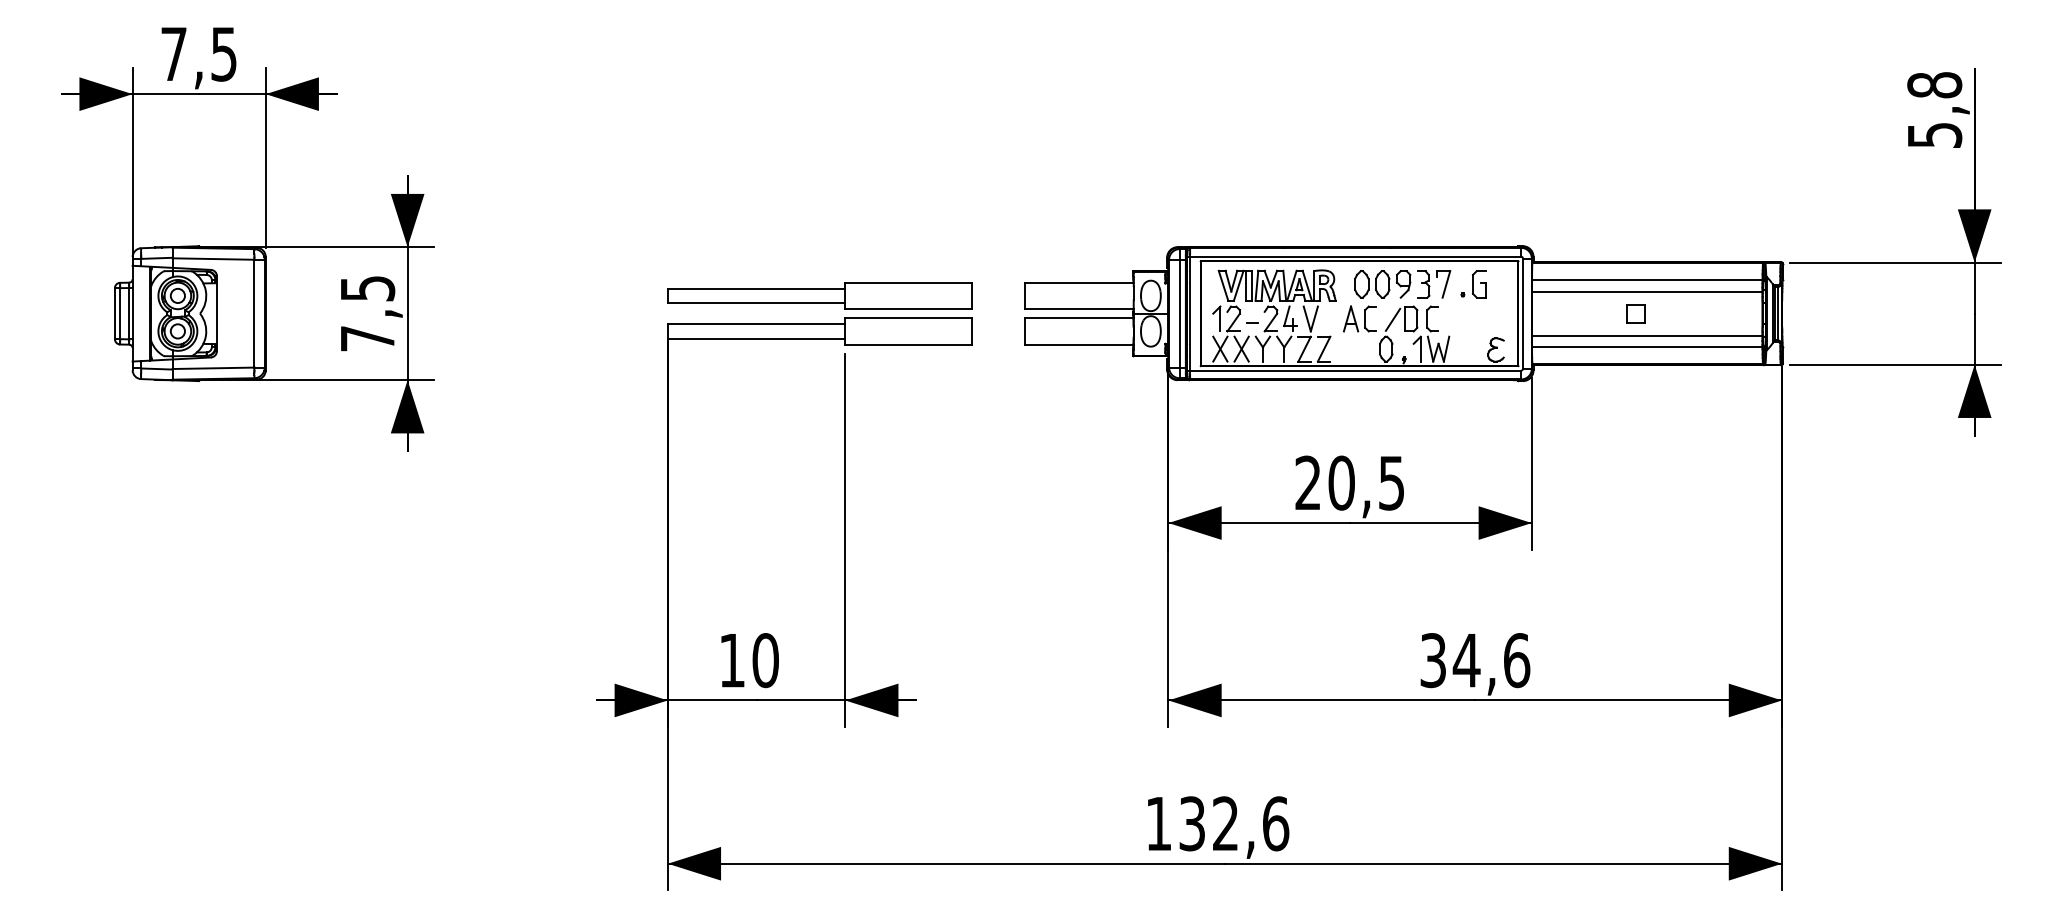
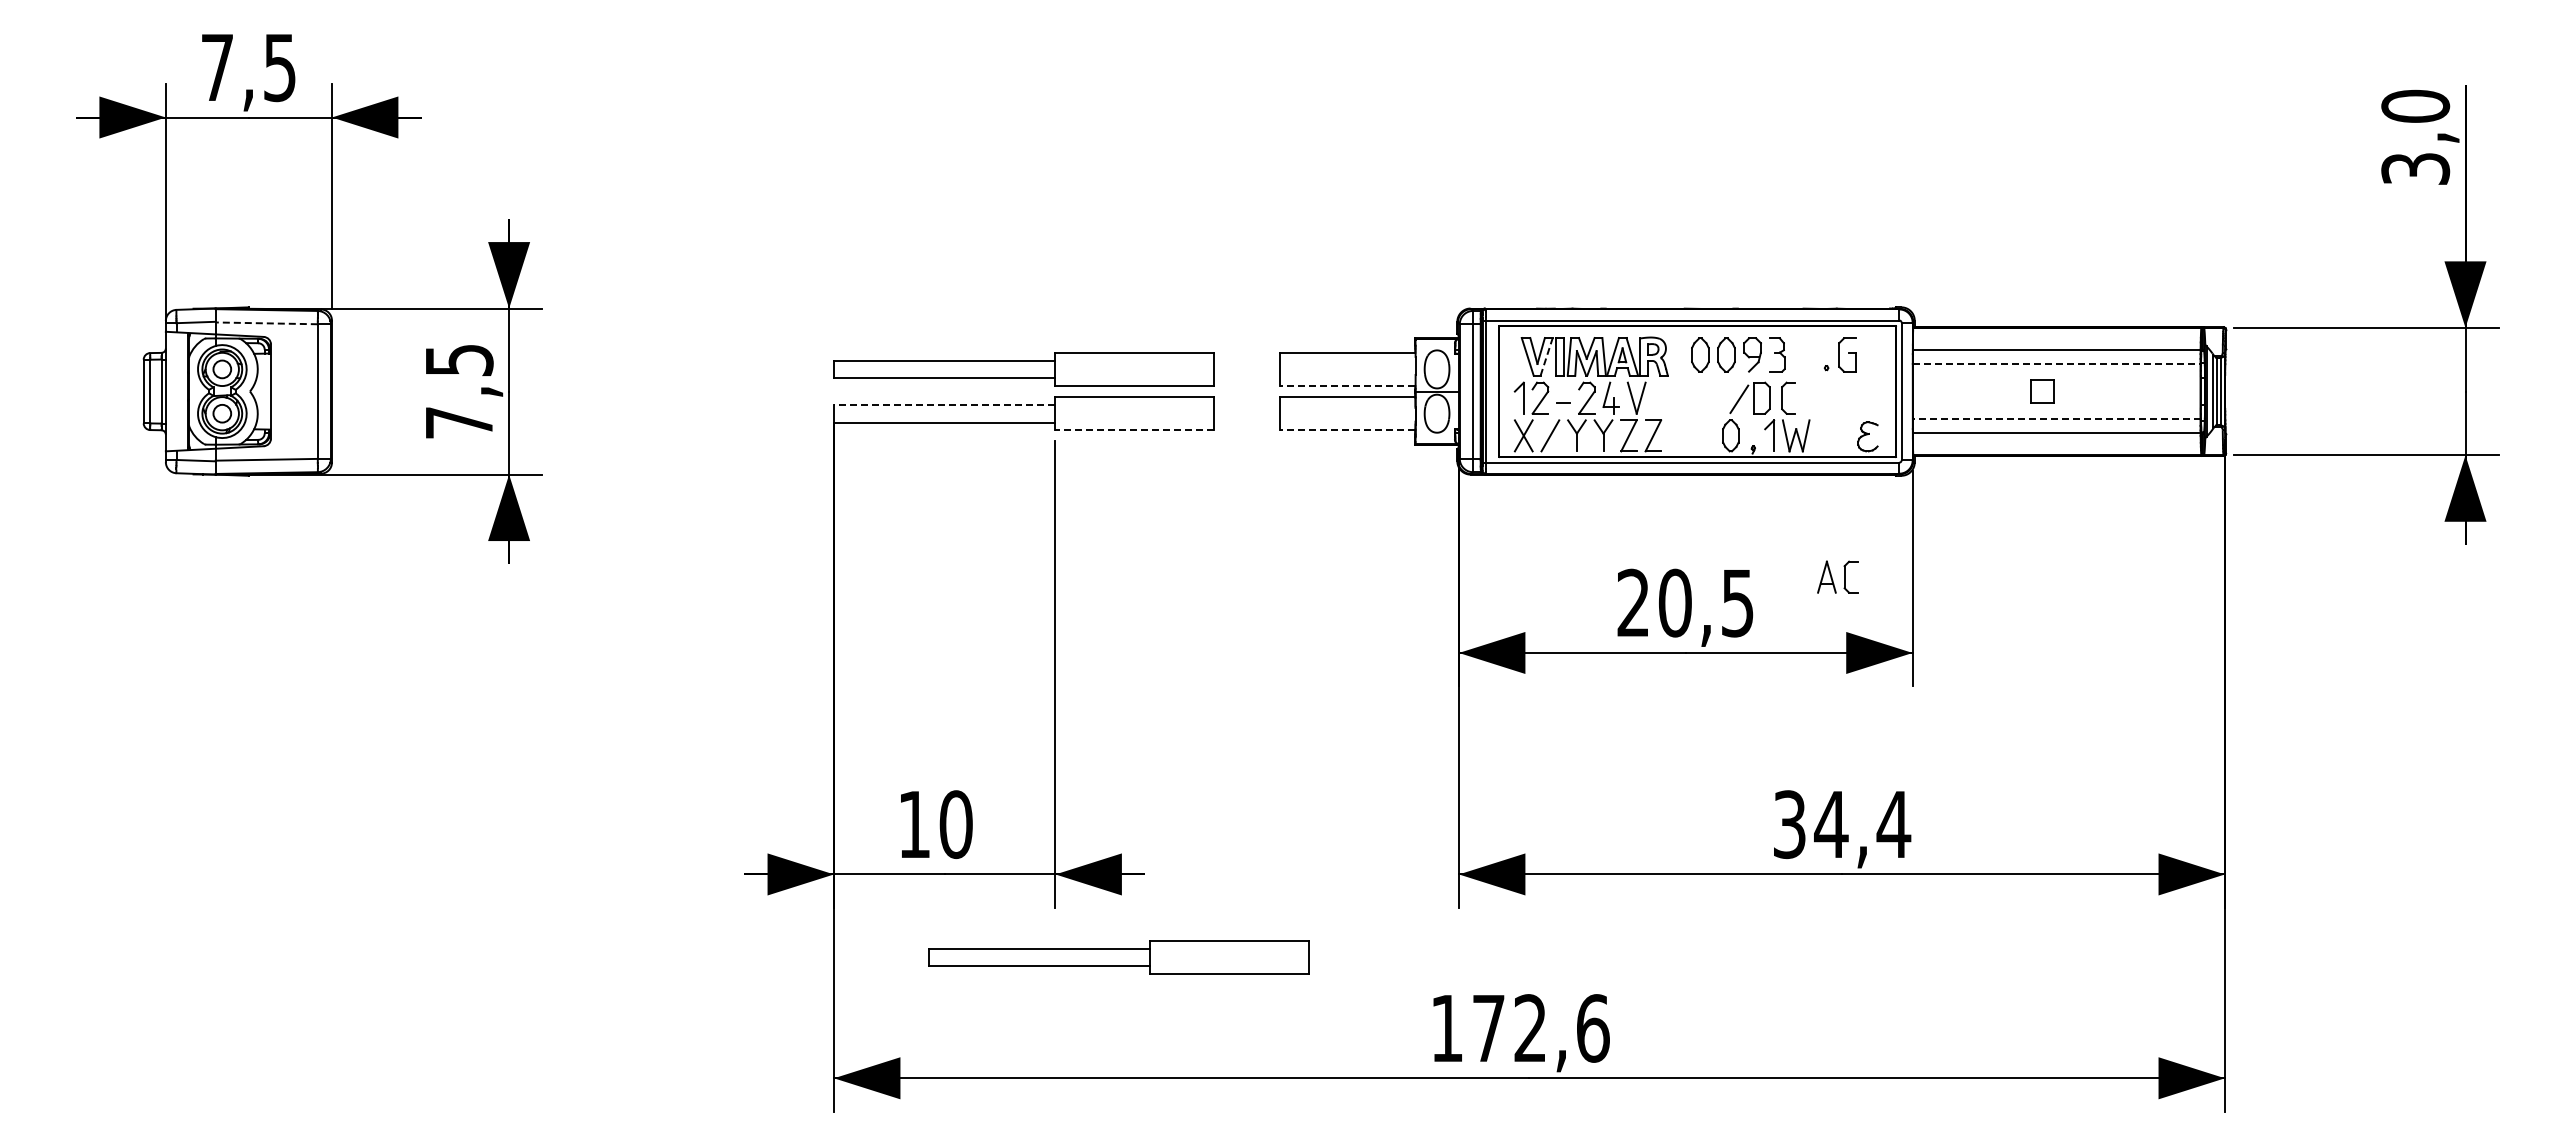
text: (1934, 109) -> (2415, 136), 5,8 -> 3,0
line: (213, 259) -> (266, 323), solid -> dashed
part: (1443, 283) -> (1802, 354), removed
line: (1238, 285) -> (1546, 356), solid -> dashed
line: (1647, 291) -> (2056, 363), solid -> dashed
line: (1079, 309) -> (1347, 386), solid -> dashed
part: (1359, 318) -> (1837, 576), moved
line: (756, 324) -> (944, 404), solid -> dashed
line: (1647, 336) -> (2056, 419), solid -> dashed
line: (908, 344) -> (1134, 430), solid -> dashed
line: (1079, 344) -> (1347, 430), solid -> dashed
line: (1241, 348) -> (1550, 435), removed
text: (1516, 660) -> (1893, 824), 34,6 -> 34,4
part: (895, 766) -> (1118, 957), added
text: (1192, 823) -> (1488, 1028), 132,6 -> 172,6

